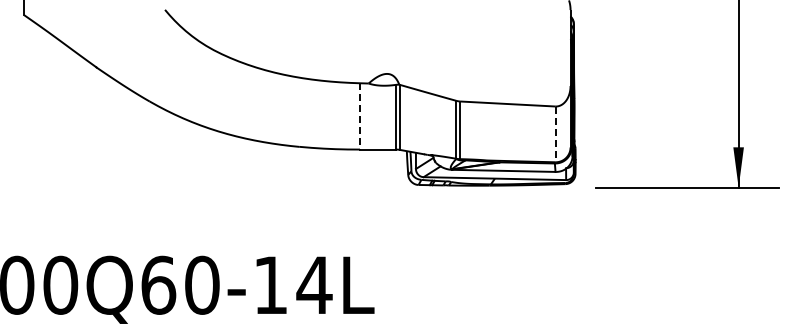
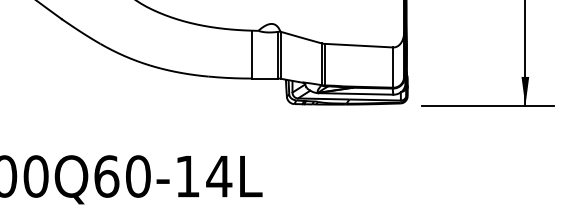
line: (359, 116) -> (251, 54), dashed -> solid
line: (555, 134) -> (393, 67), dashed -> solid

